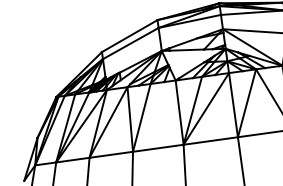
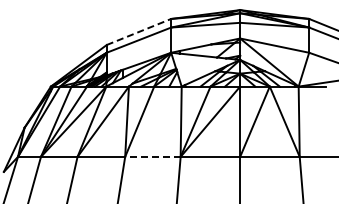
line: (129, 35) -> (138, 31), solid -> dashed
line: (157, 148) -> (152, 156), solid -> dashed

